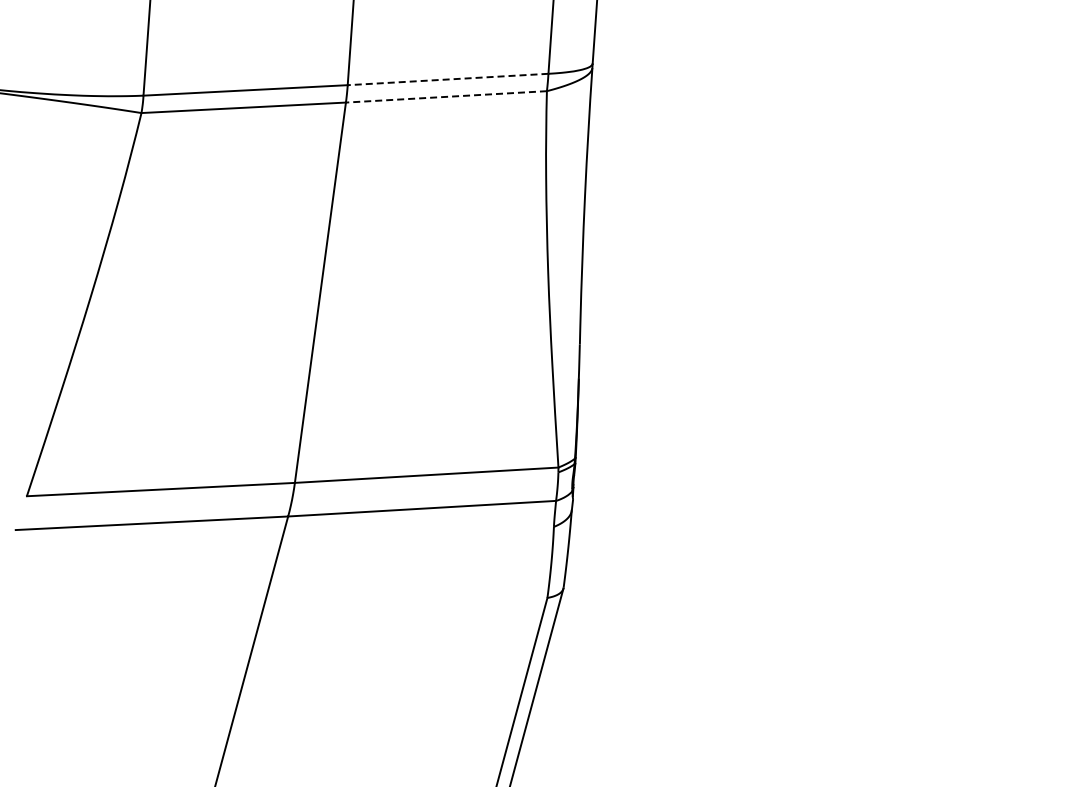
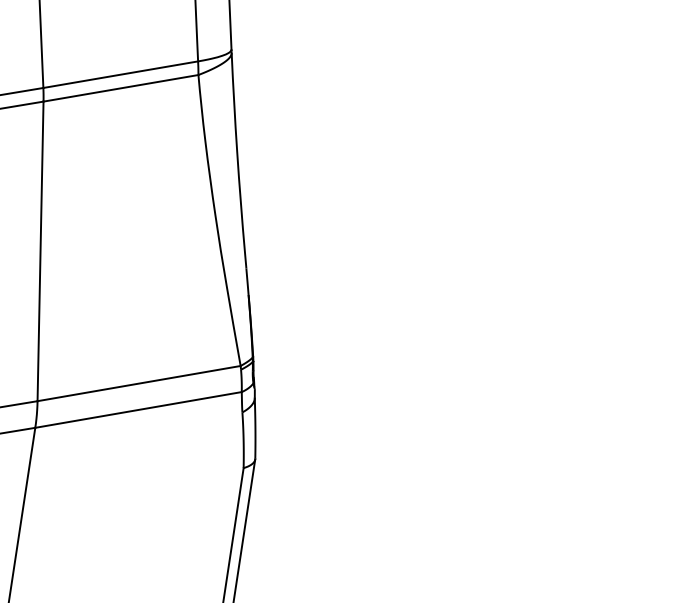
line: (448, 79) -> (121, 74), dashed -> solid
line: (446, 96) -> (121, 88), dashed -> solid

